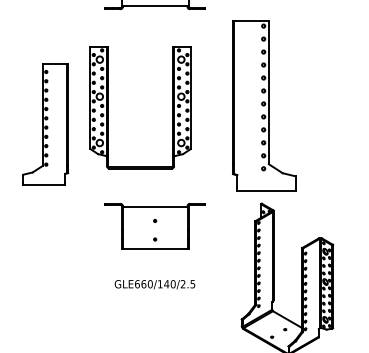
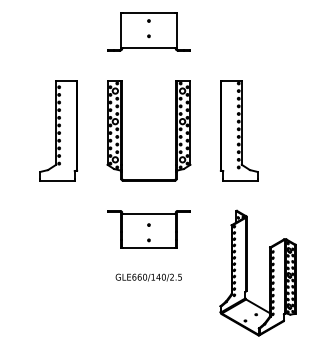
part: (264, 106) -> (239, 130), size x0.71
part: (108, 107) -> (122, 130), moved
part: (45, 124) -> (58, 130), moved

